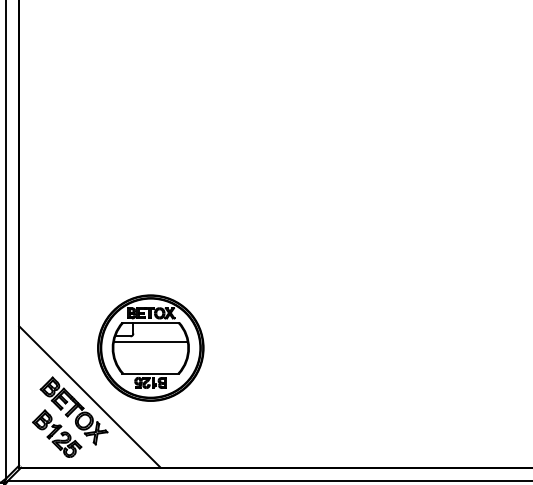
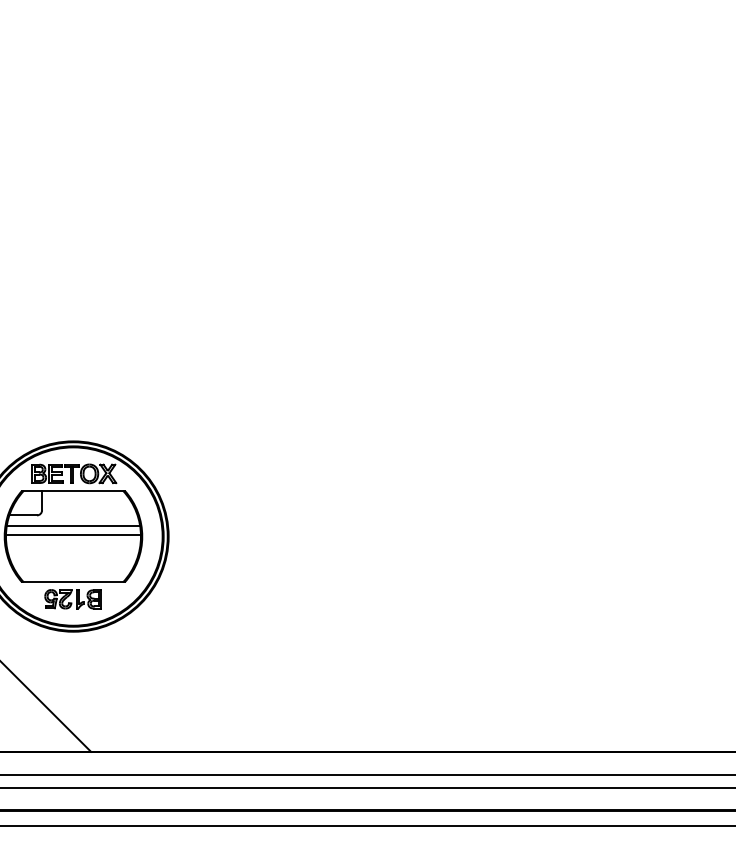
line: (150, 347) -> (72, 535), added

